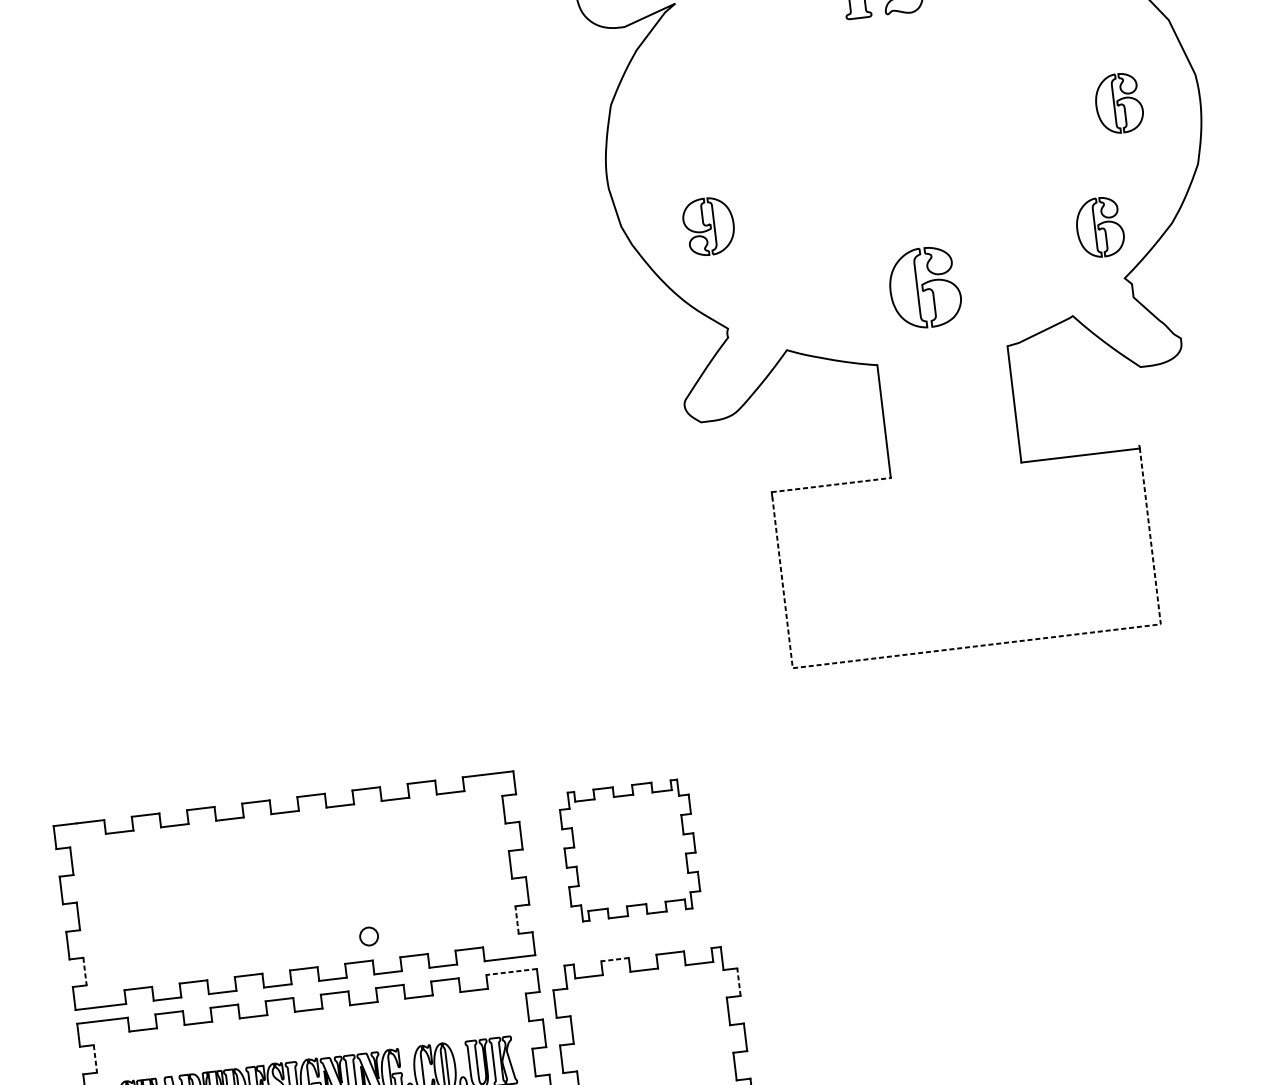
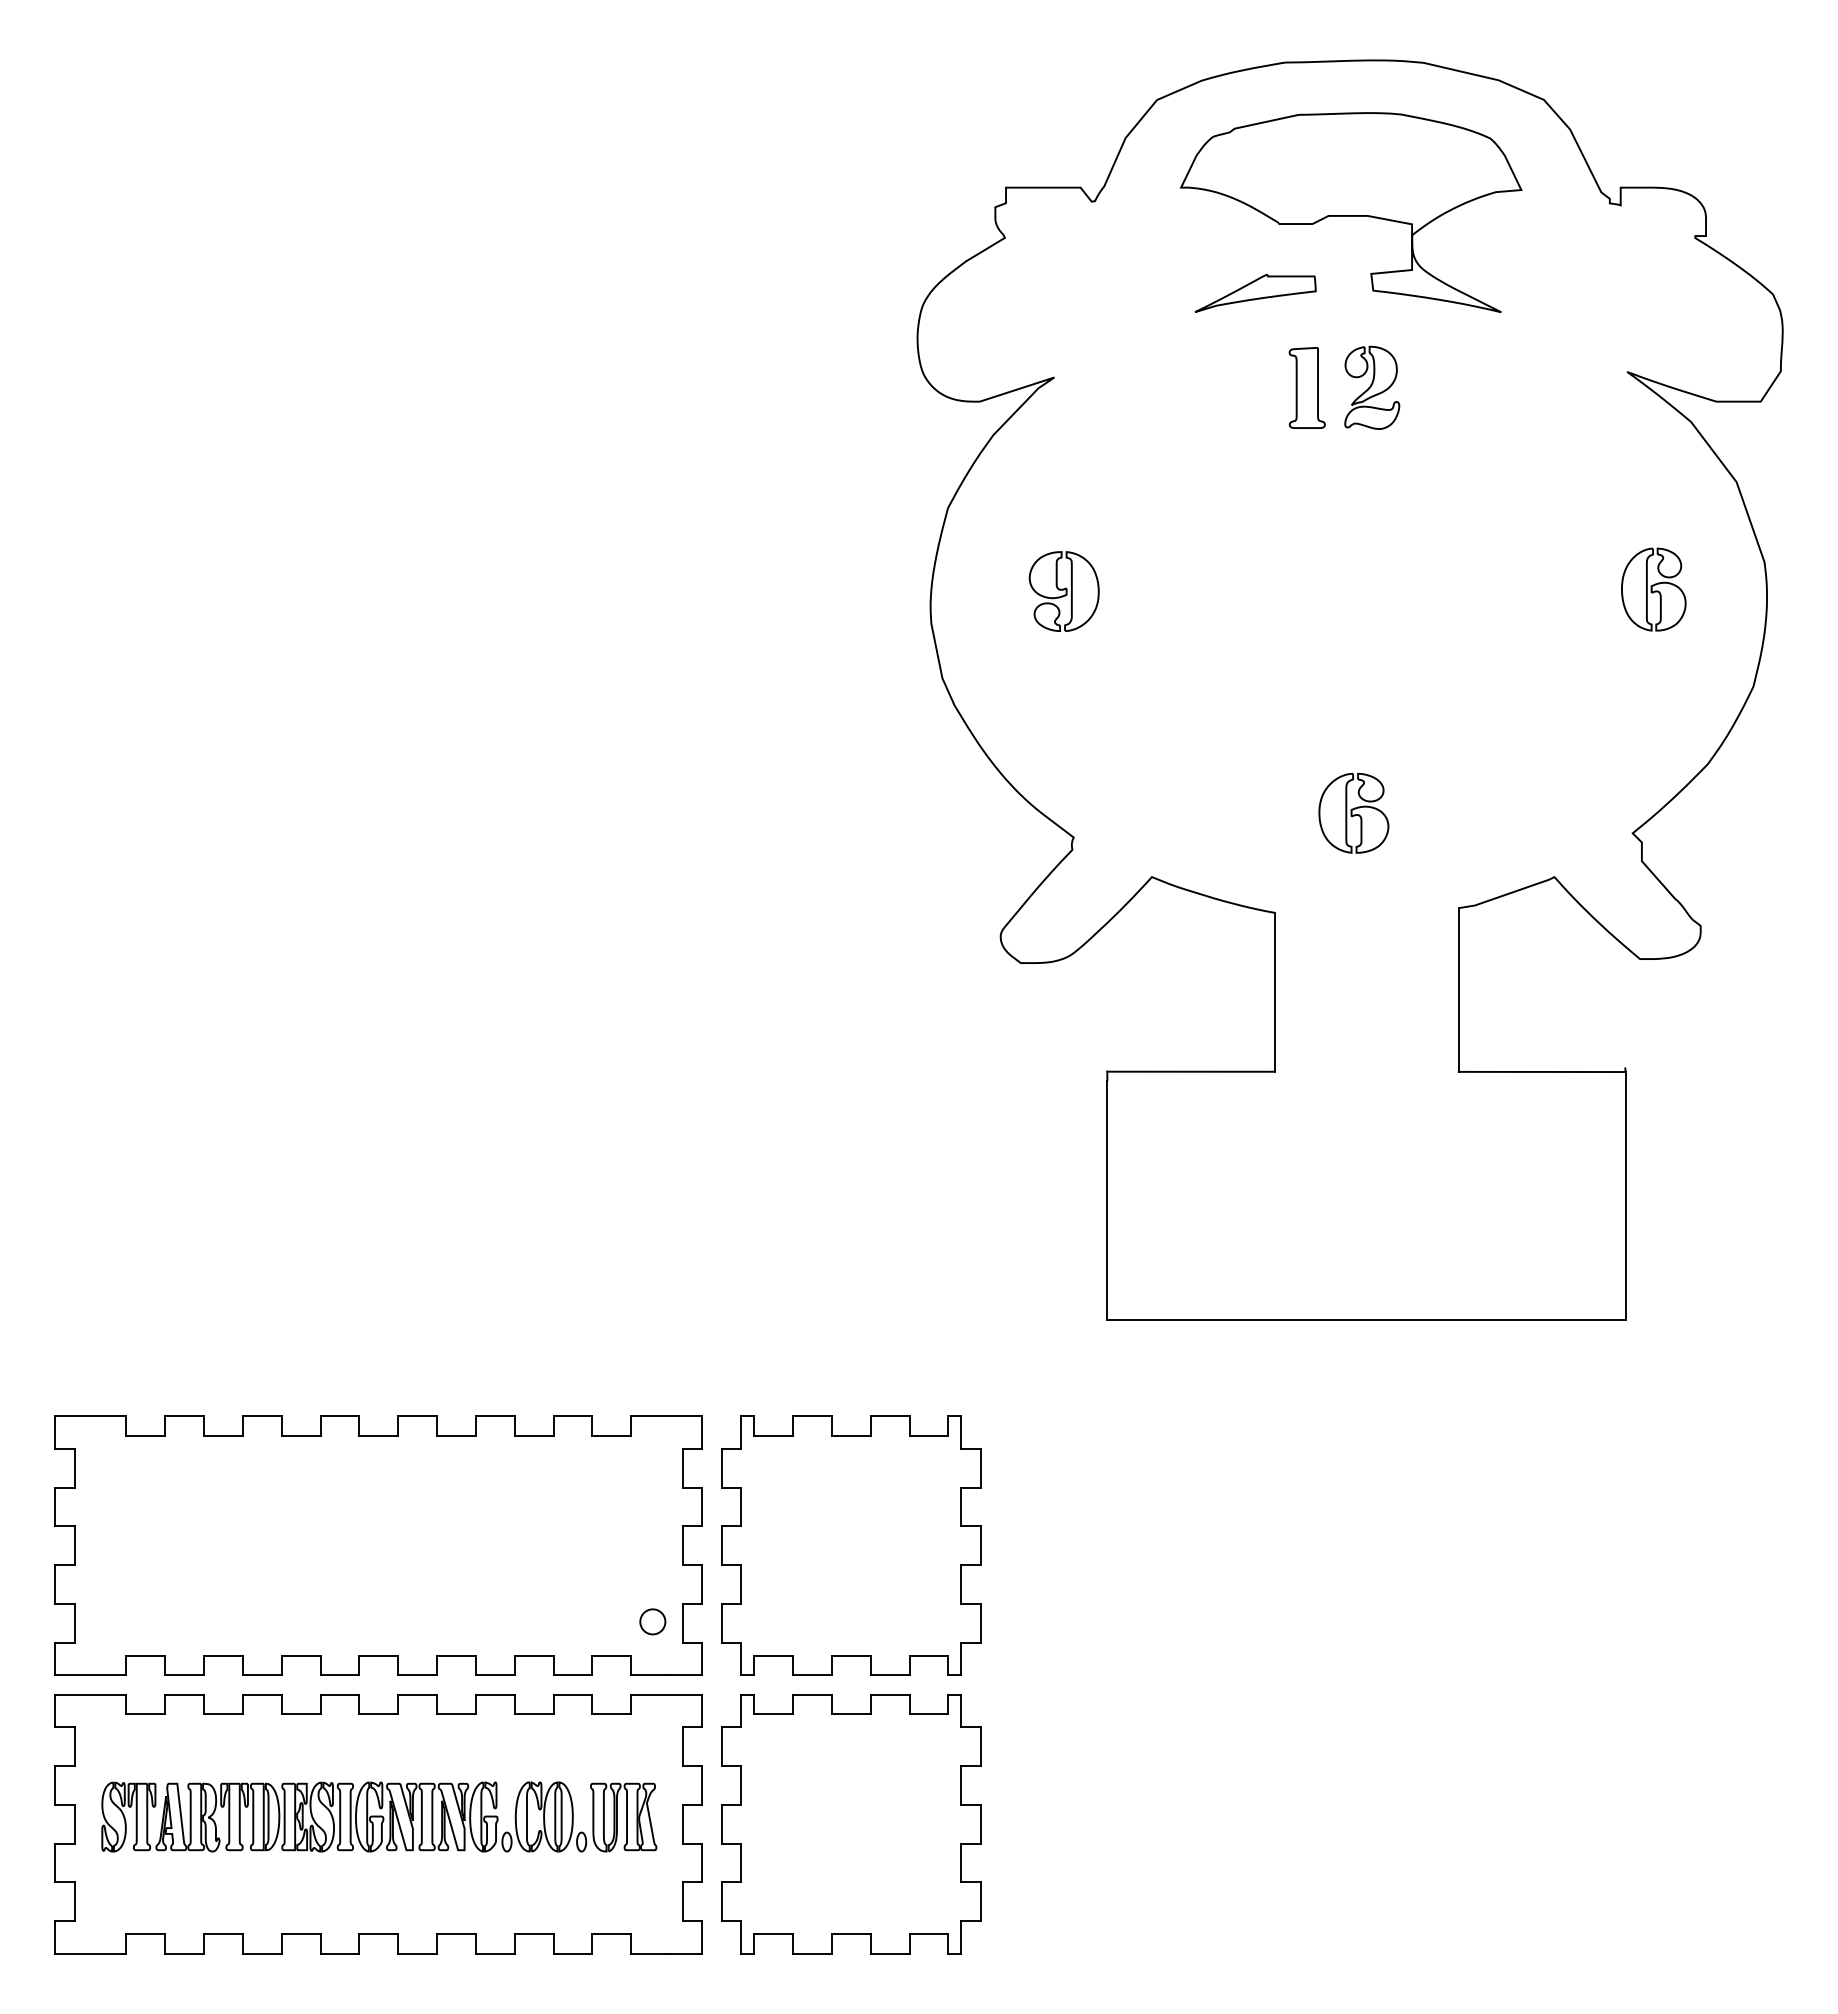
part: (708, 226) -> (1063, 591), moved
part: (1099, 227) -> (1606, 758), removed
part: (924, 287) -> (1353, 812), size x0.71
line: (831, 484) -> (1191, 1071), dashed -> solid
line: (979, 645) -> (1370, 1319), dashed -> solid
part: (630, 850) -> (851, 1545), size x1.43
line: (517, 920) -> (683, 1623), dashed -> solid
circle: (368, 936) -> (652, 1621), moved
line: (614, 959) -> (811, 1694), dashed -> solid
line: (511, 971) -> (666, 1694), dashed -> solid
line: (84, 972) -> (74, 1624), dashed -> solid
line: (738, 981) -> (980, 1745), dashed -> solid
line: (95, 1058) -> (74, 1746), dashed -> solid

